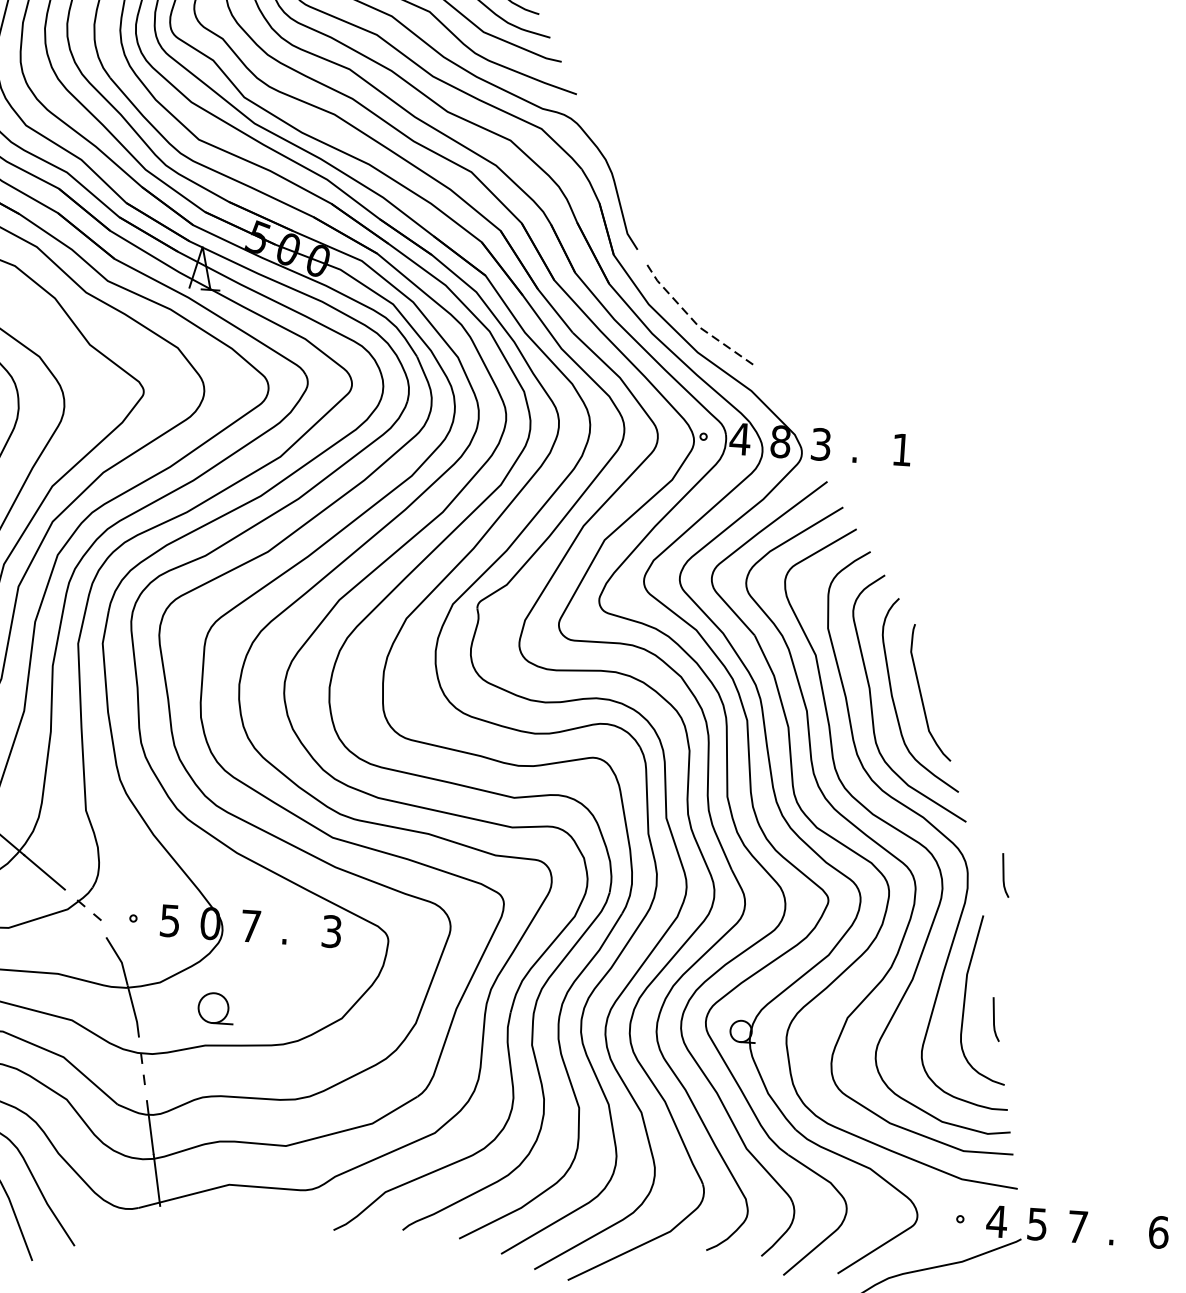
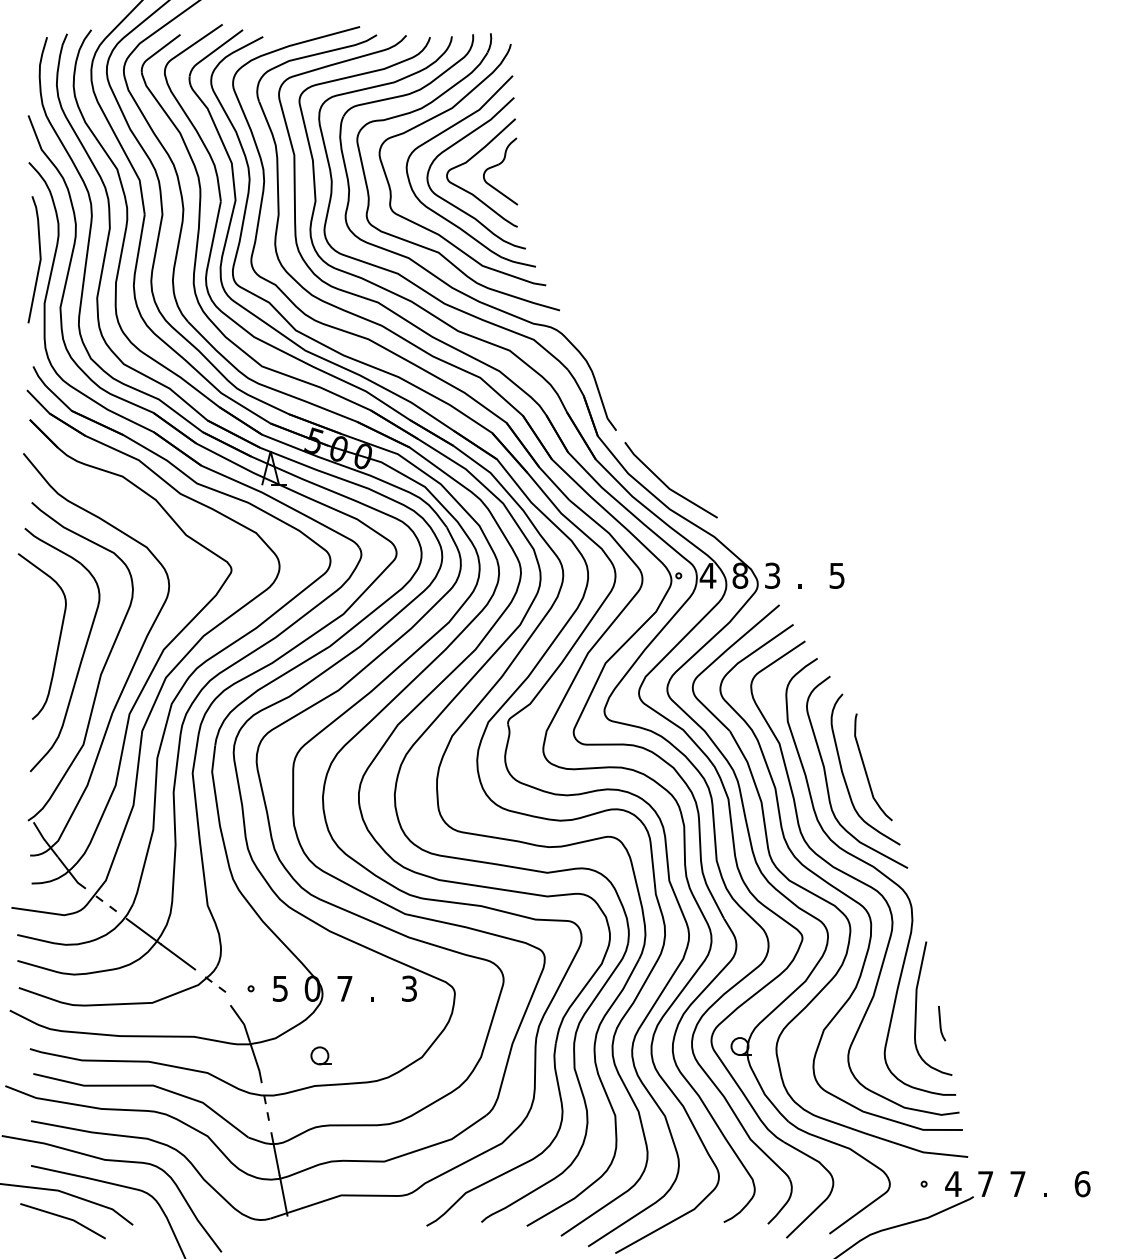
line: (695, 322) -> (666, 485), dashed -> solid
text: (901, 449) -> (836, 575), 1 -> 5
curve: (1005, 875) -> (941, 908), removed
part: (214, 1007) -> (320, 1055), size x0.71
text: (1037, 1224) -> (985, 1184), 5 -> 7

